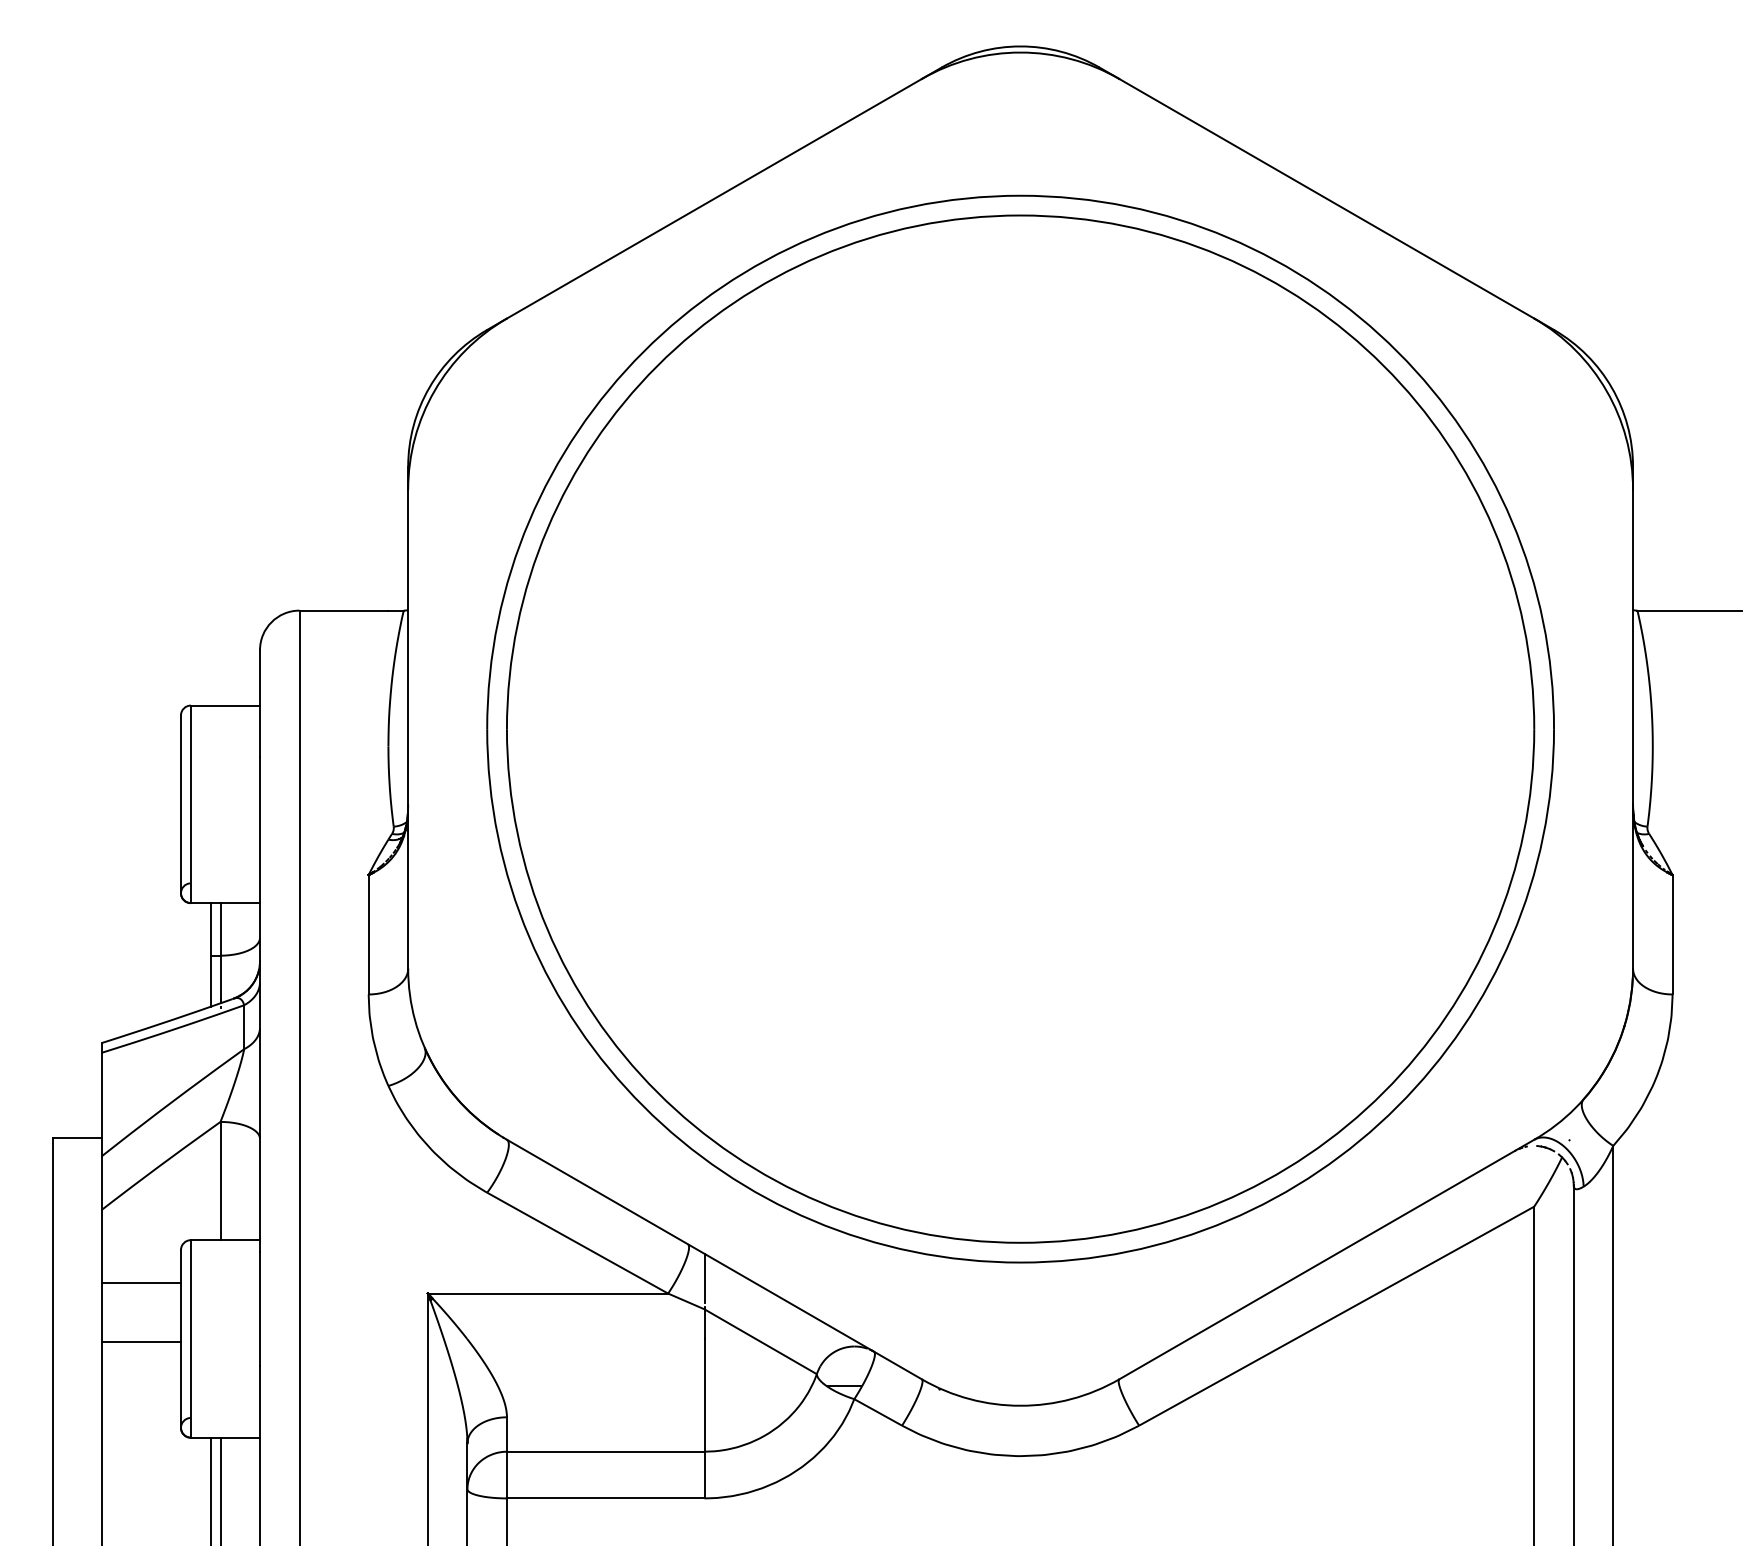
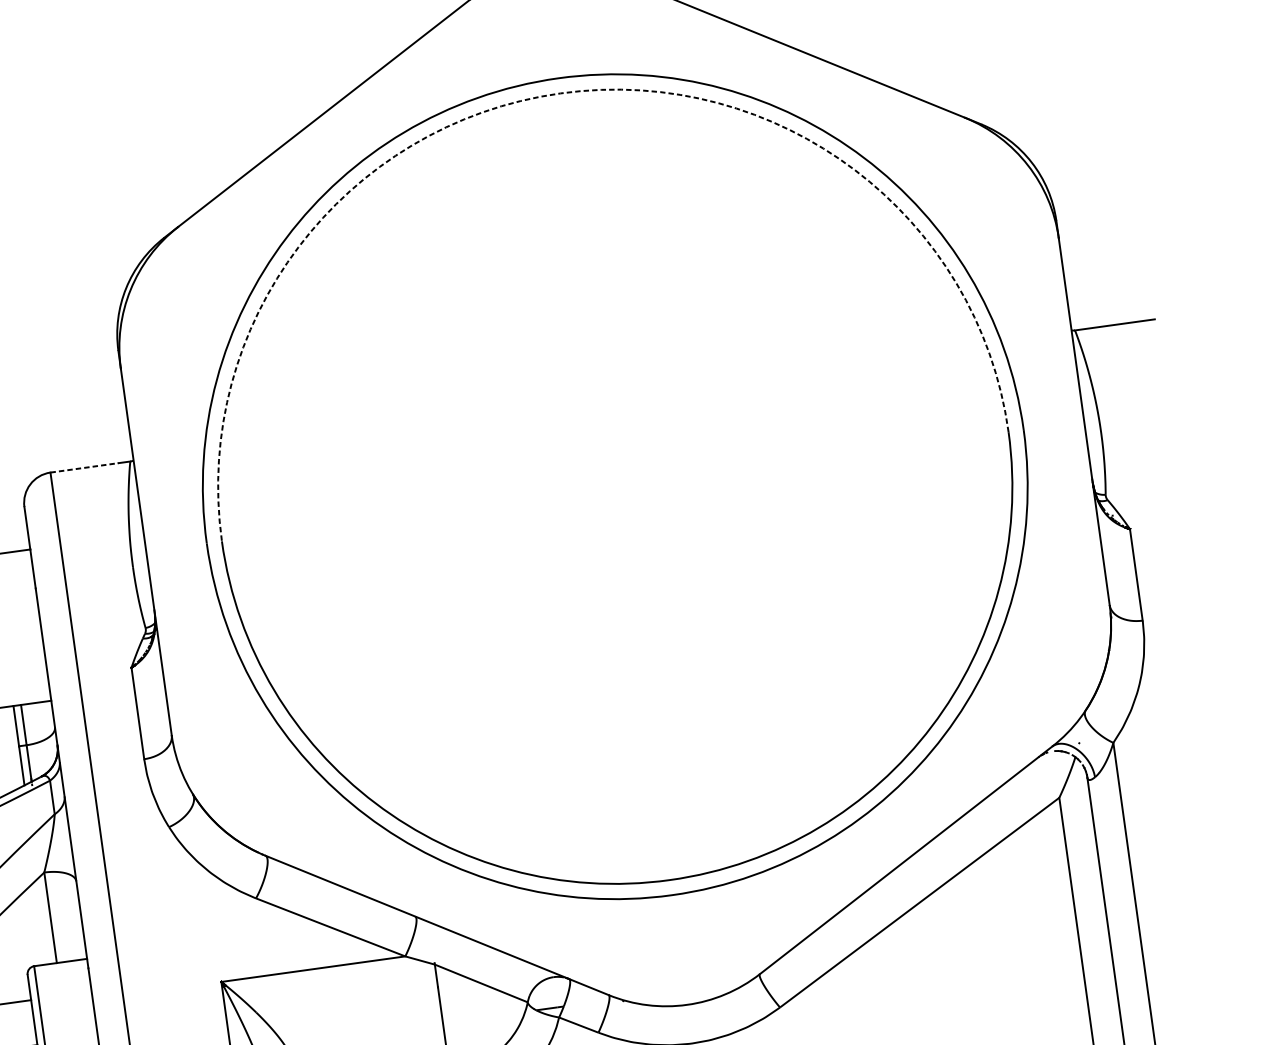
arc: (1020, 215) -> (560, 93), solid -> dashed
line: (344, 610) -> (84, 467), solid -> dashed
line: (704, 1278) -> (431, 941), removed

